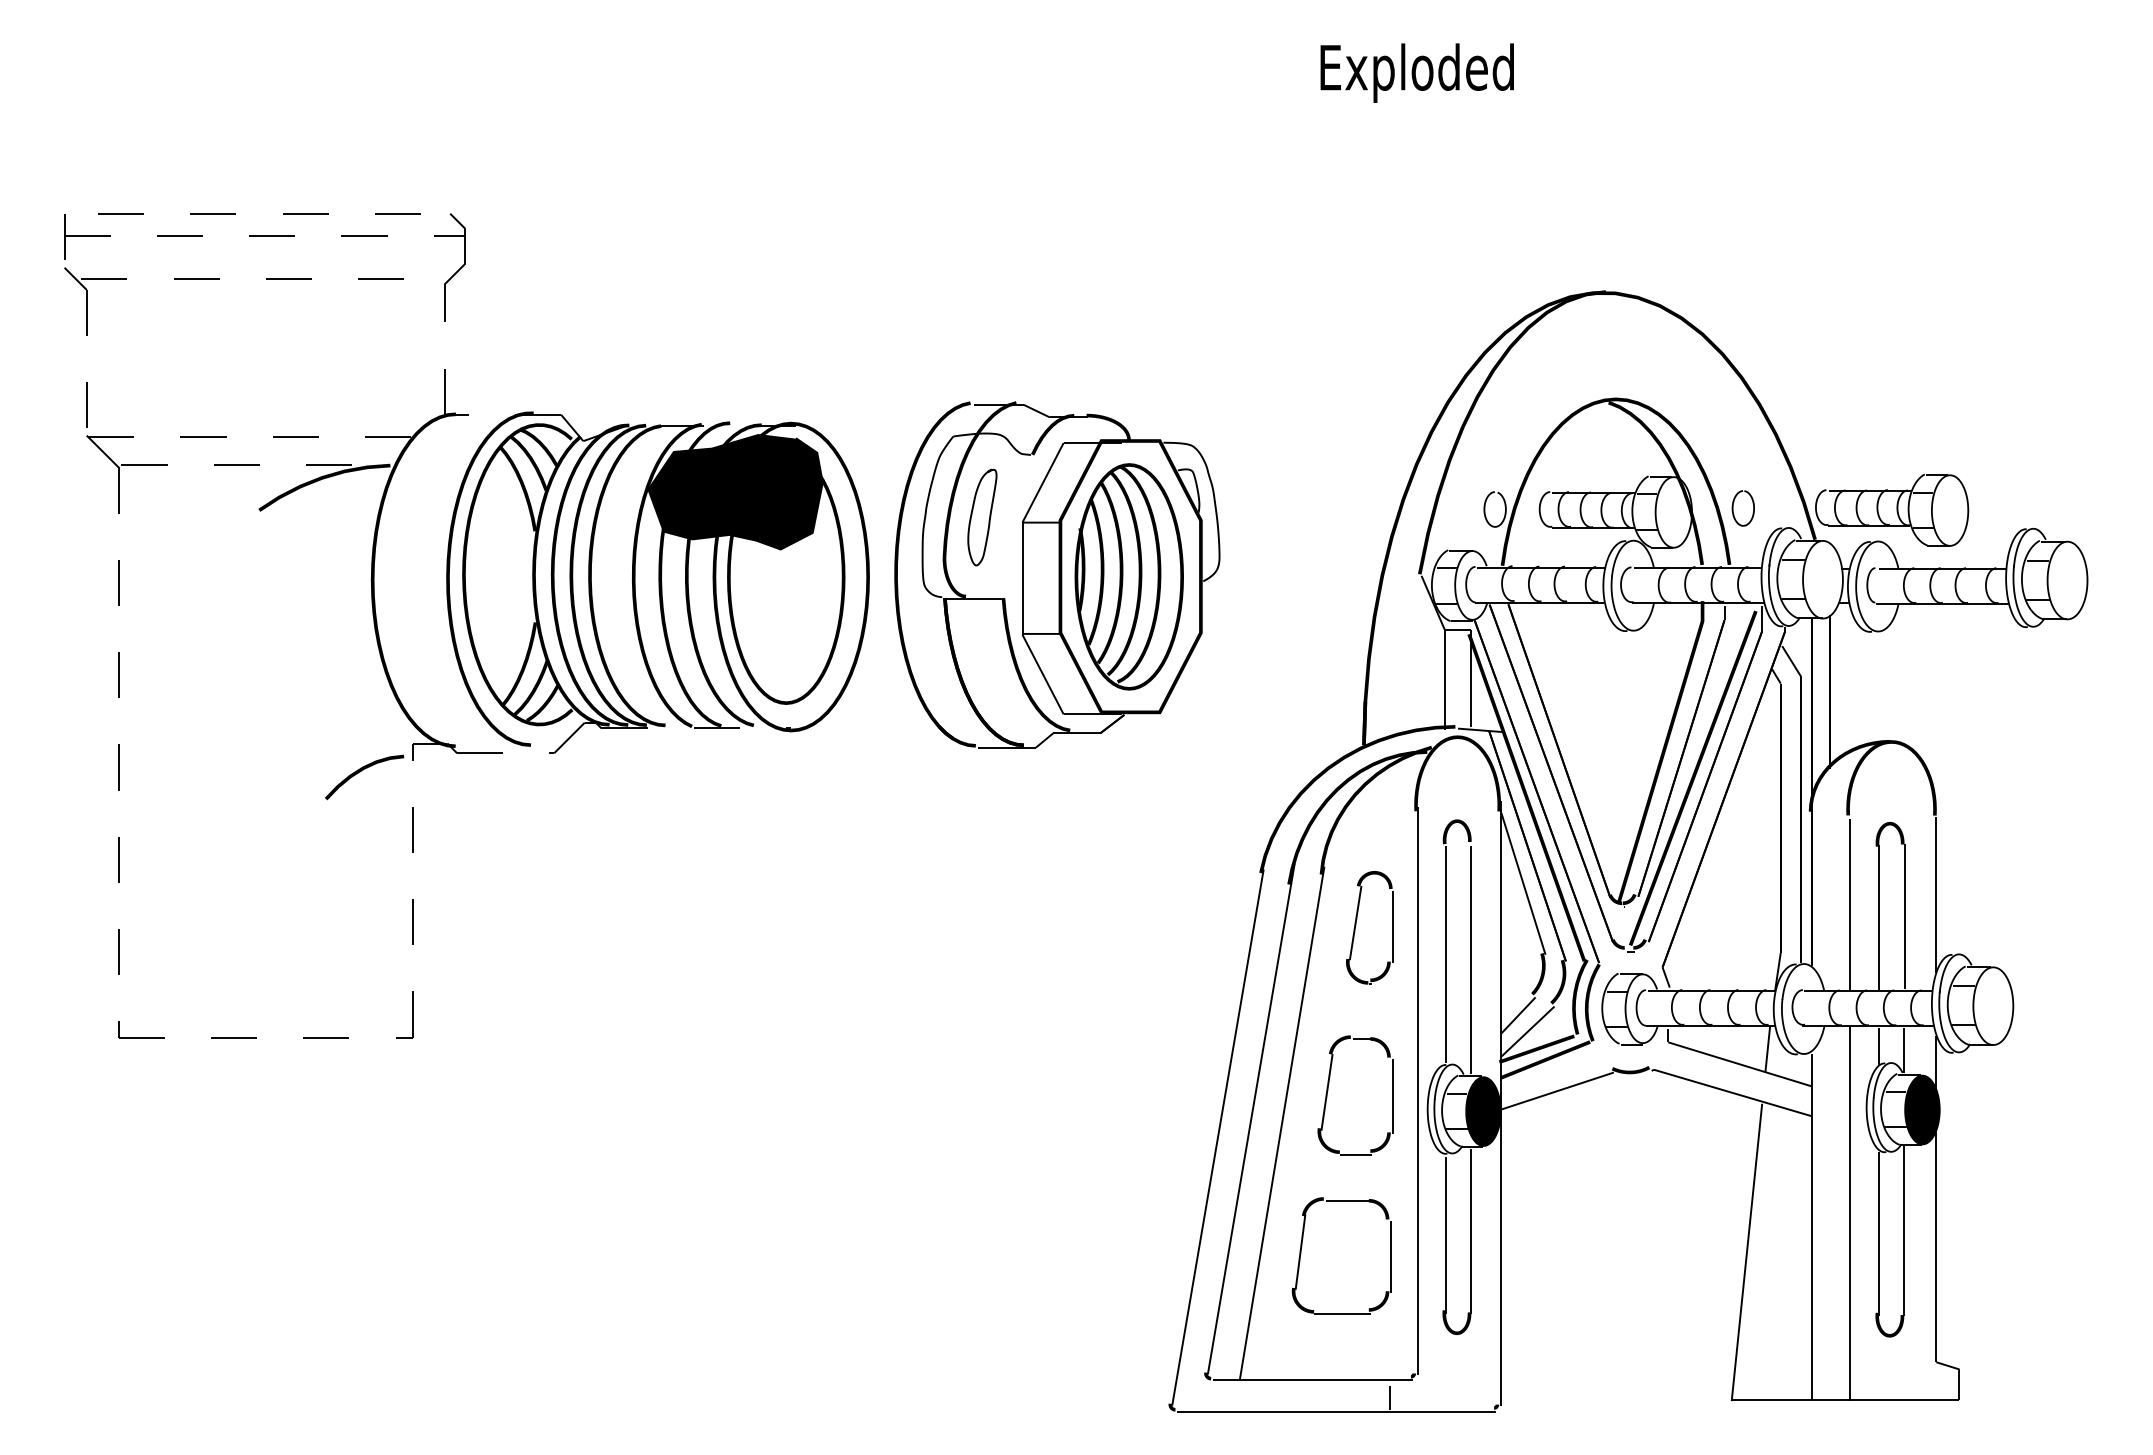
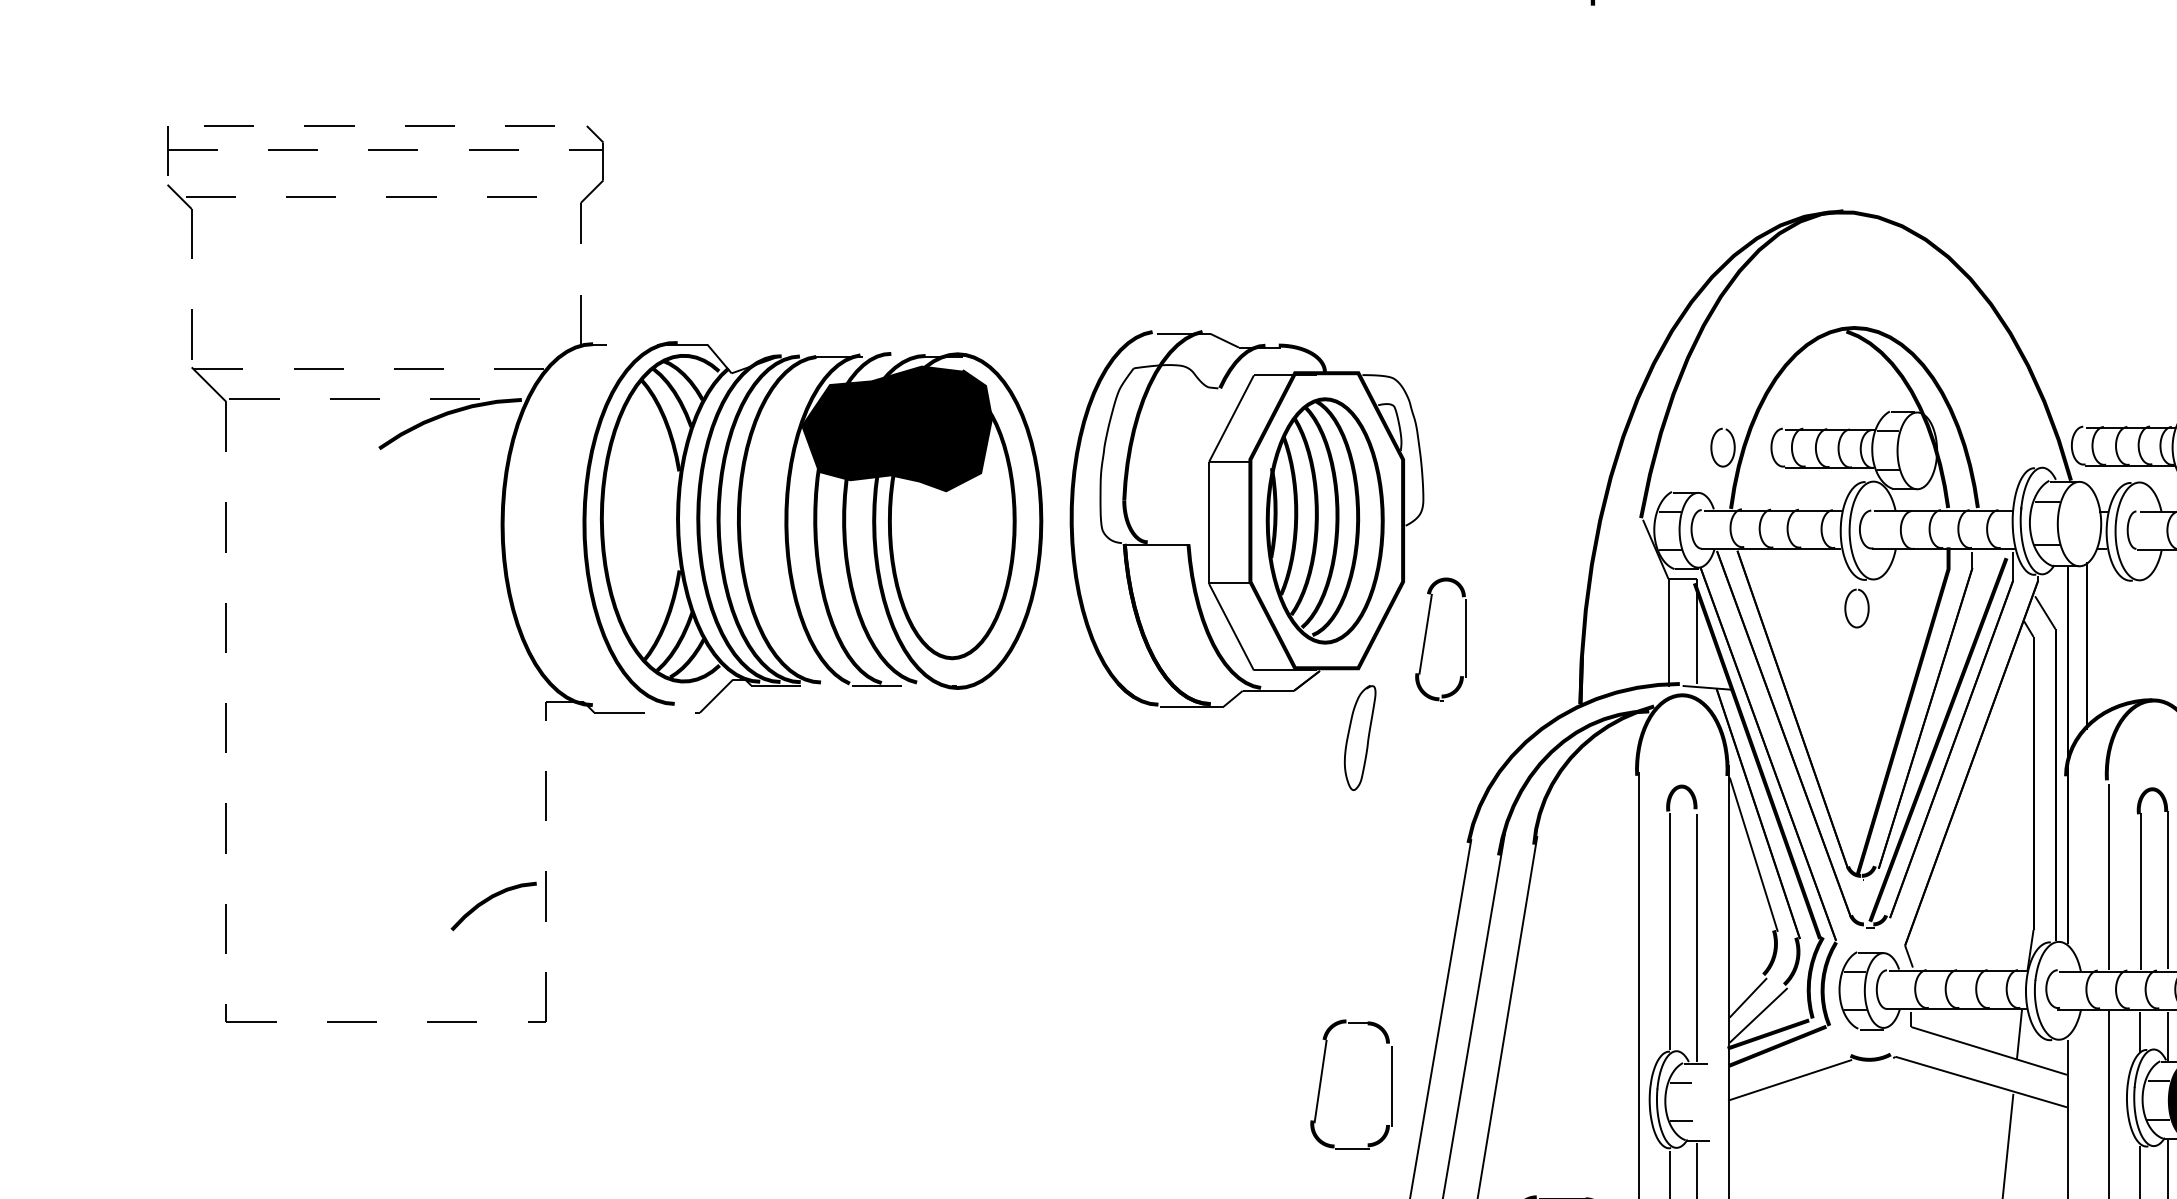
curve: (1733, 508) -> (1846, 608), moved
curve: (988, 520) -> (1366, 741), moved
curve: (360, 772) -> (489, 901), moved
part: (1356, 925) -> (1426, 636), moved
part: (1328, 1091) -> (1322, 1080), moved
fill: (1483, 1111) -> (1710, 1102), removed

